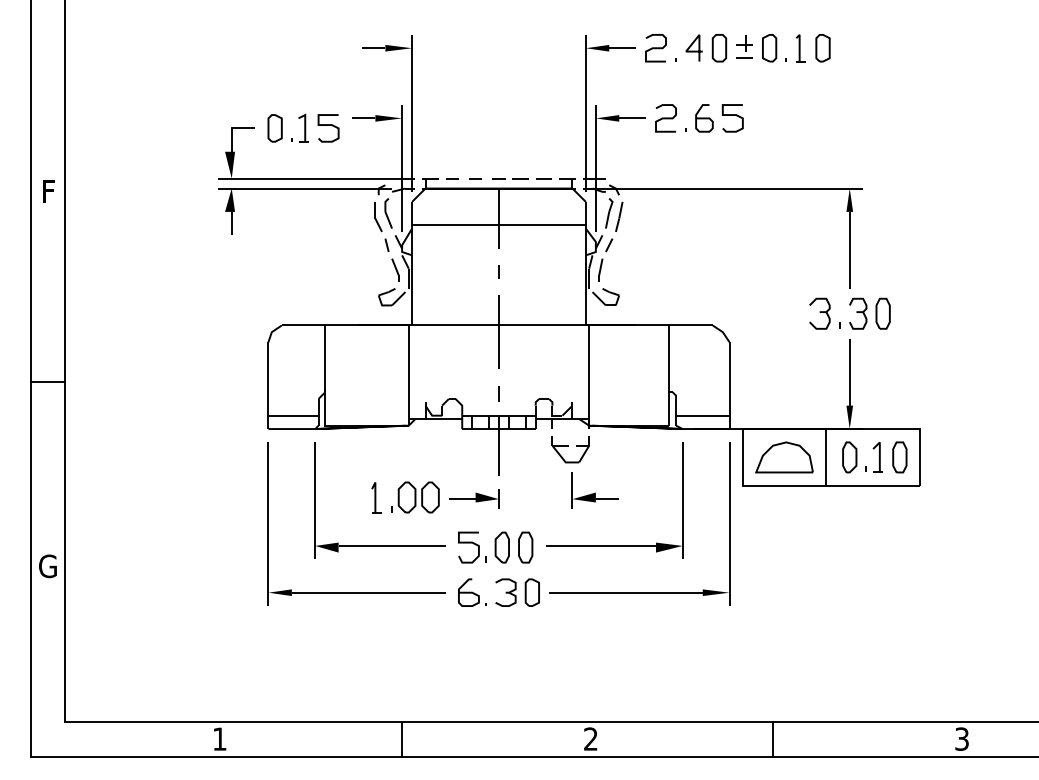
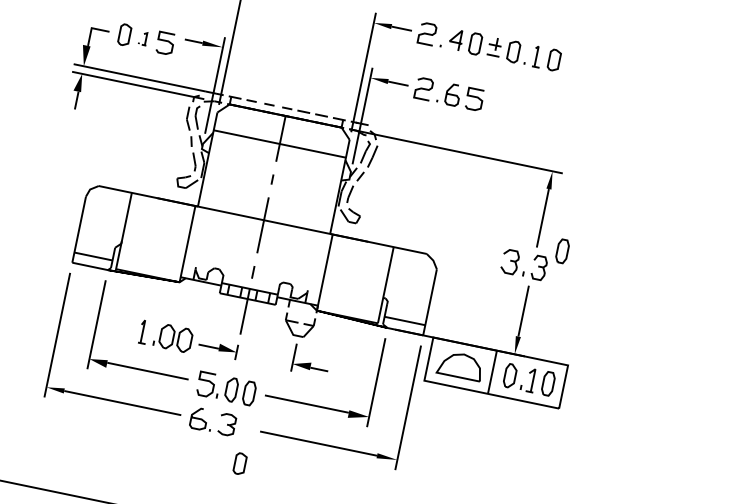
part: (299, 127) -> (143, 38), size x0.6
part: (882, 313) -> (562, 251), moved
part: (531, 592) -> (239, 463), moved

